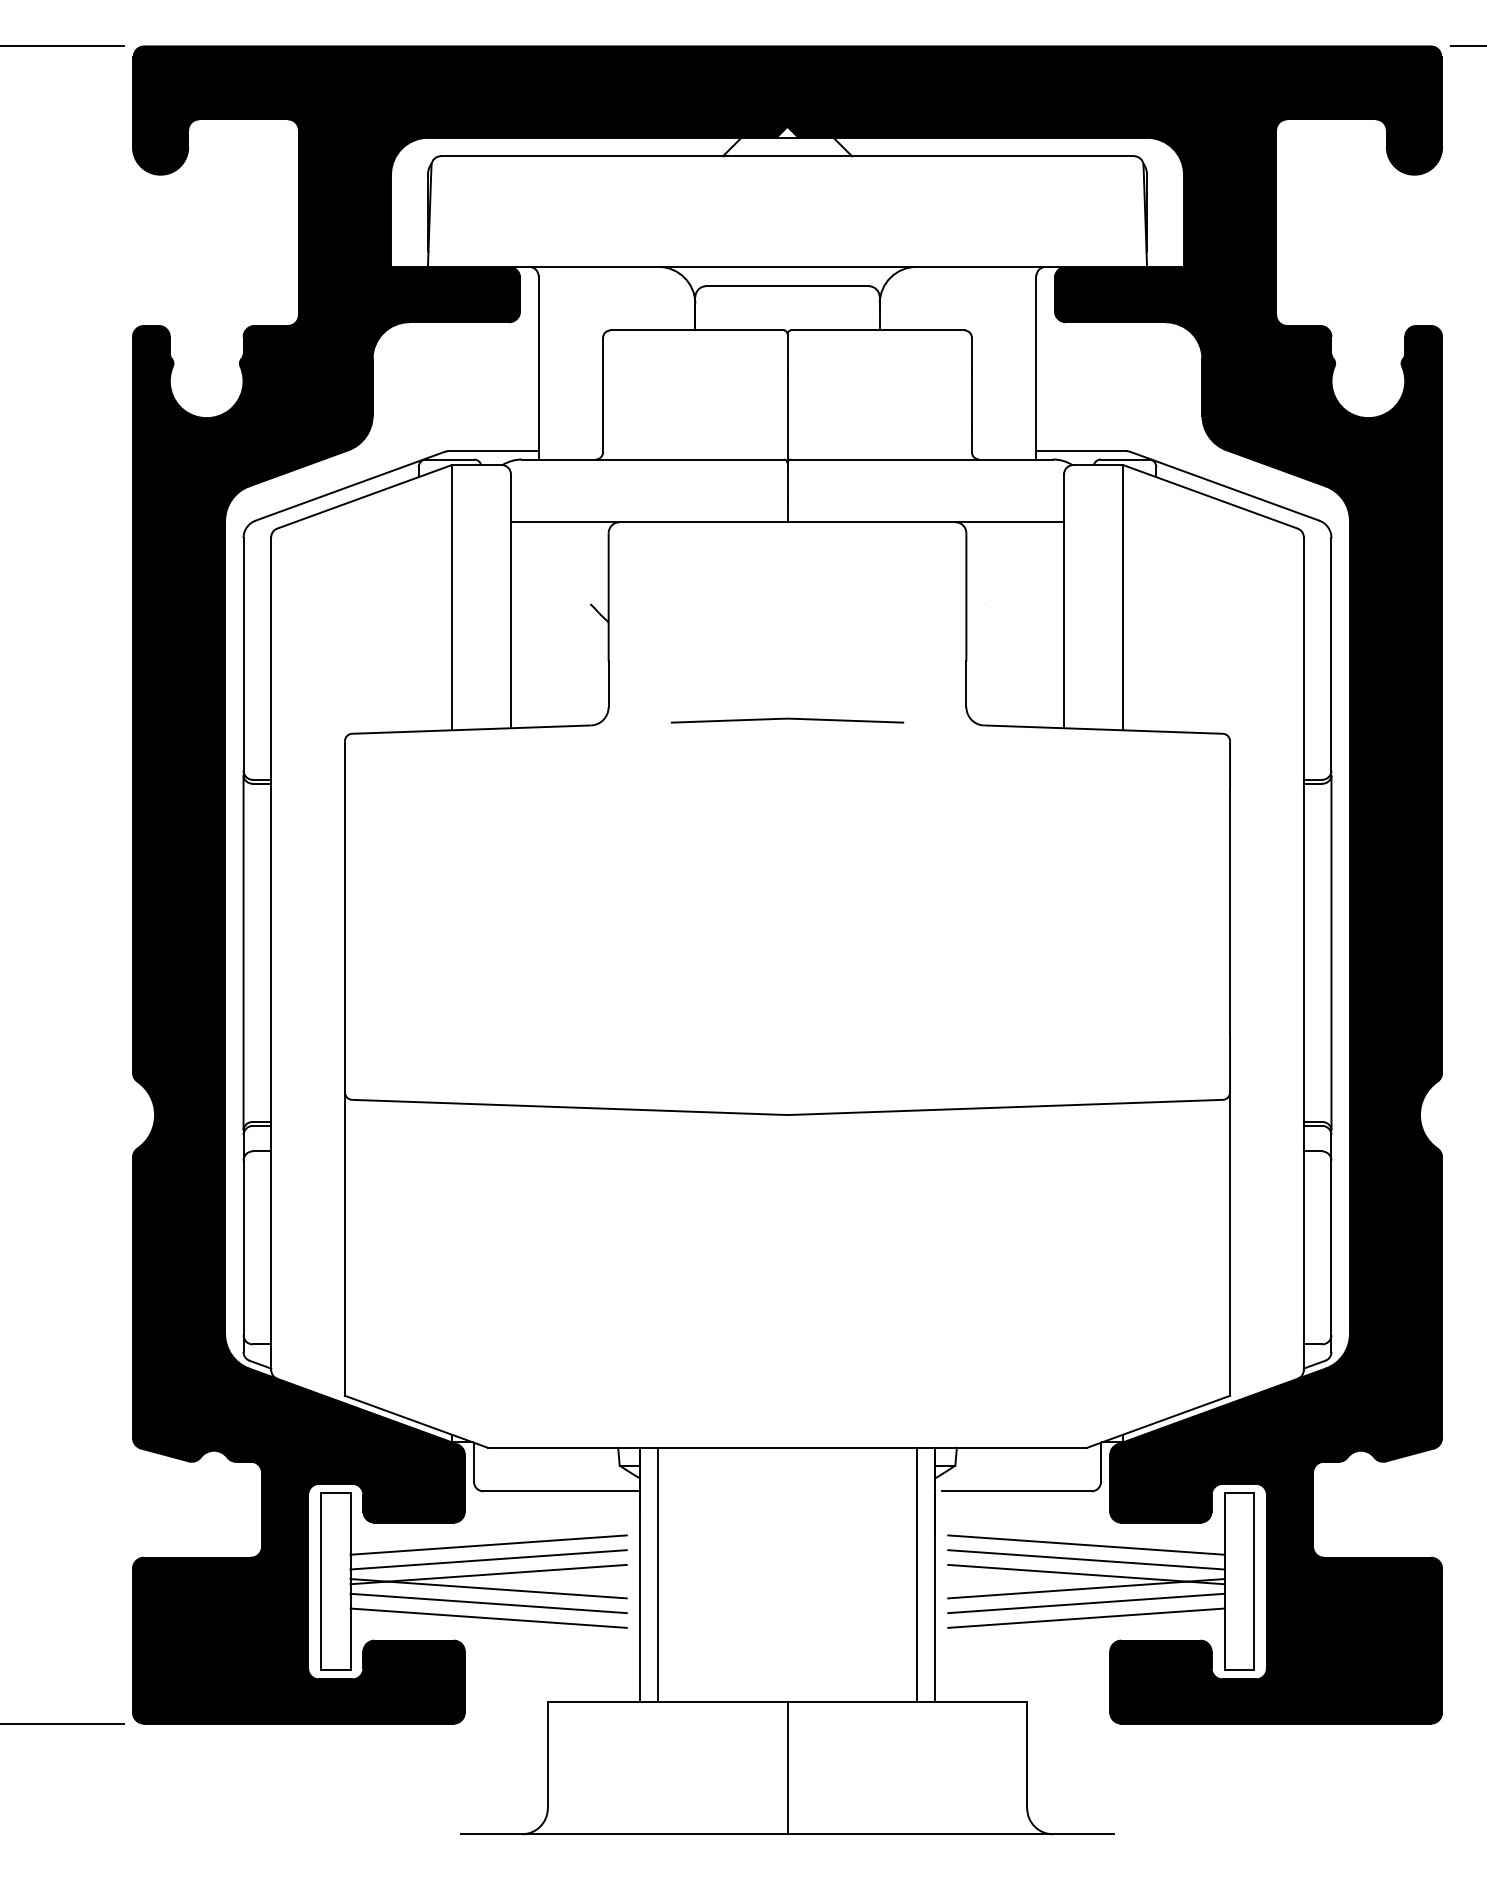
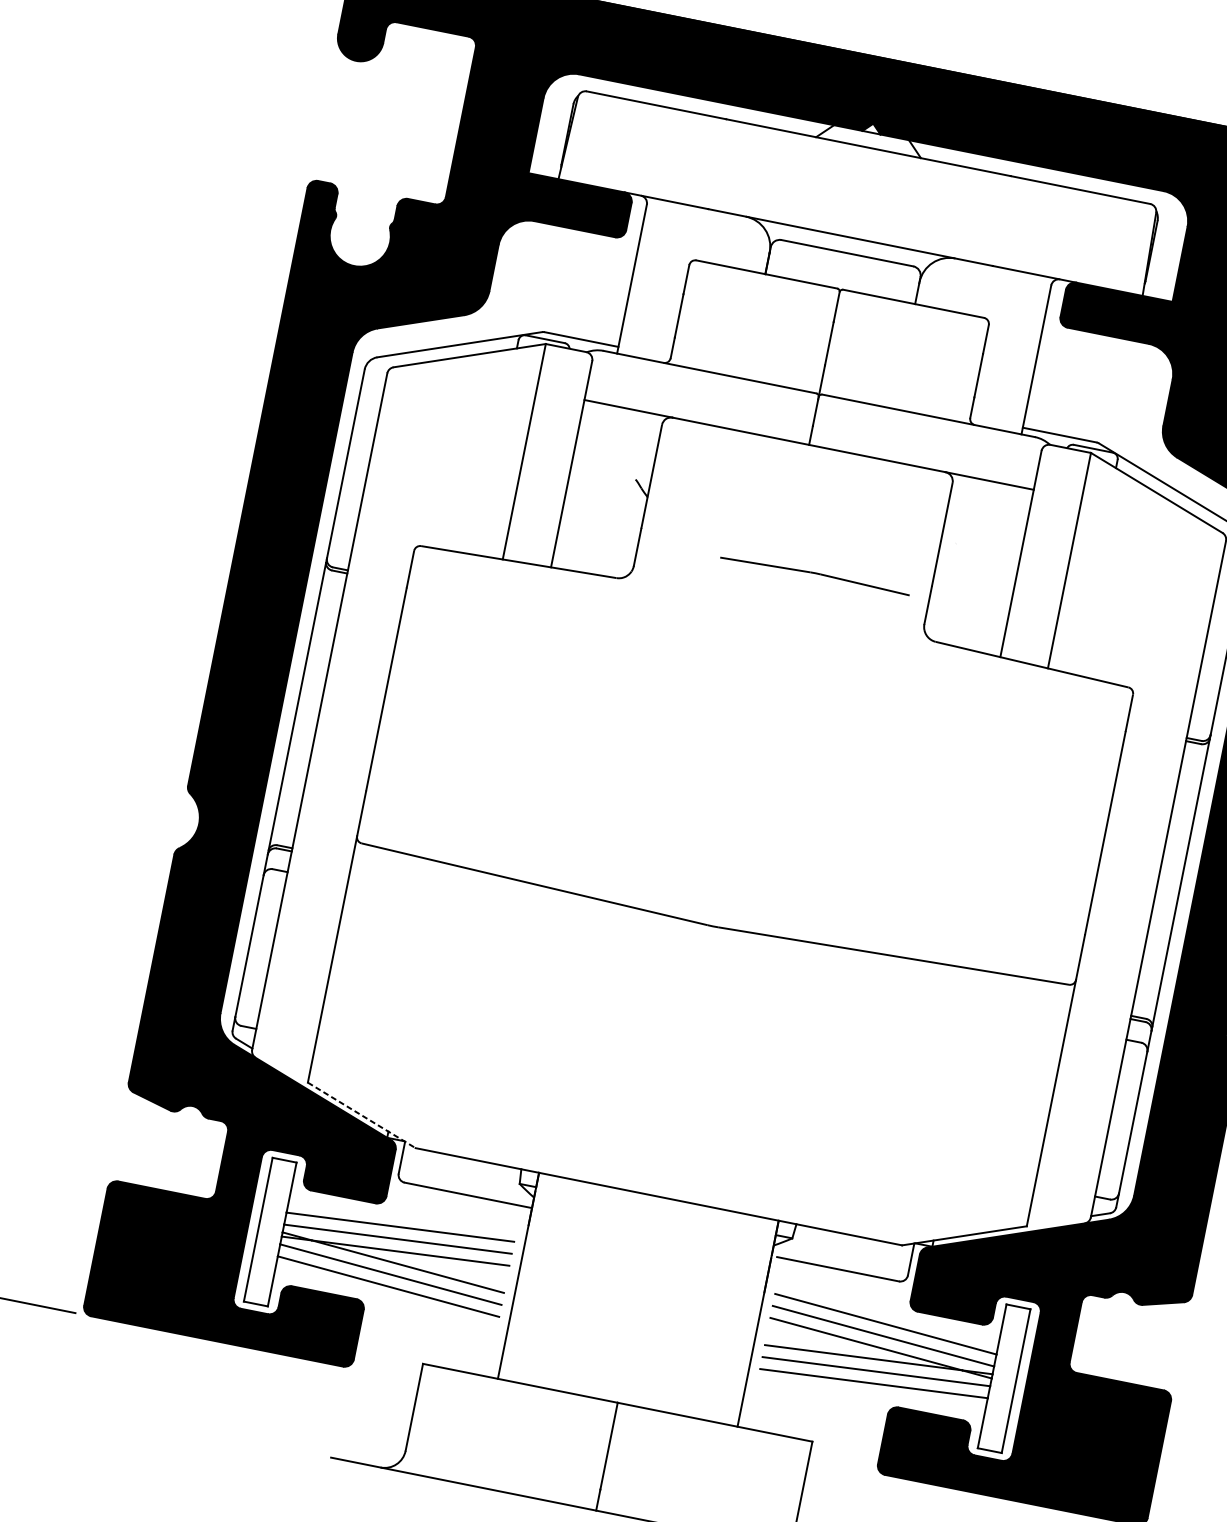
part: (787, 720) -> (815, 574), moved
line: (416, 1422) -> (361, 1115), solid -> dashed
line: (658, 1574) -> (533, 1278), removed
line: (916, 1574) -> (743, 1320), removed

